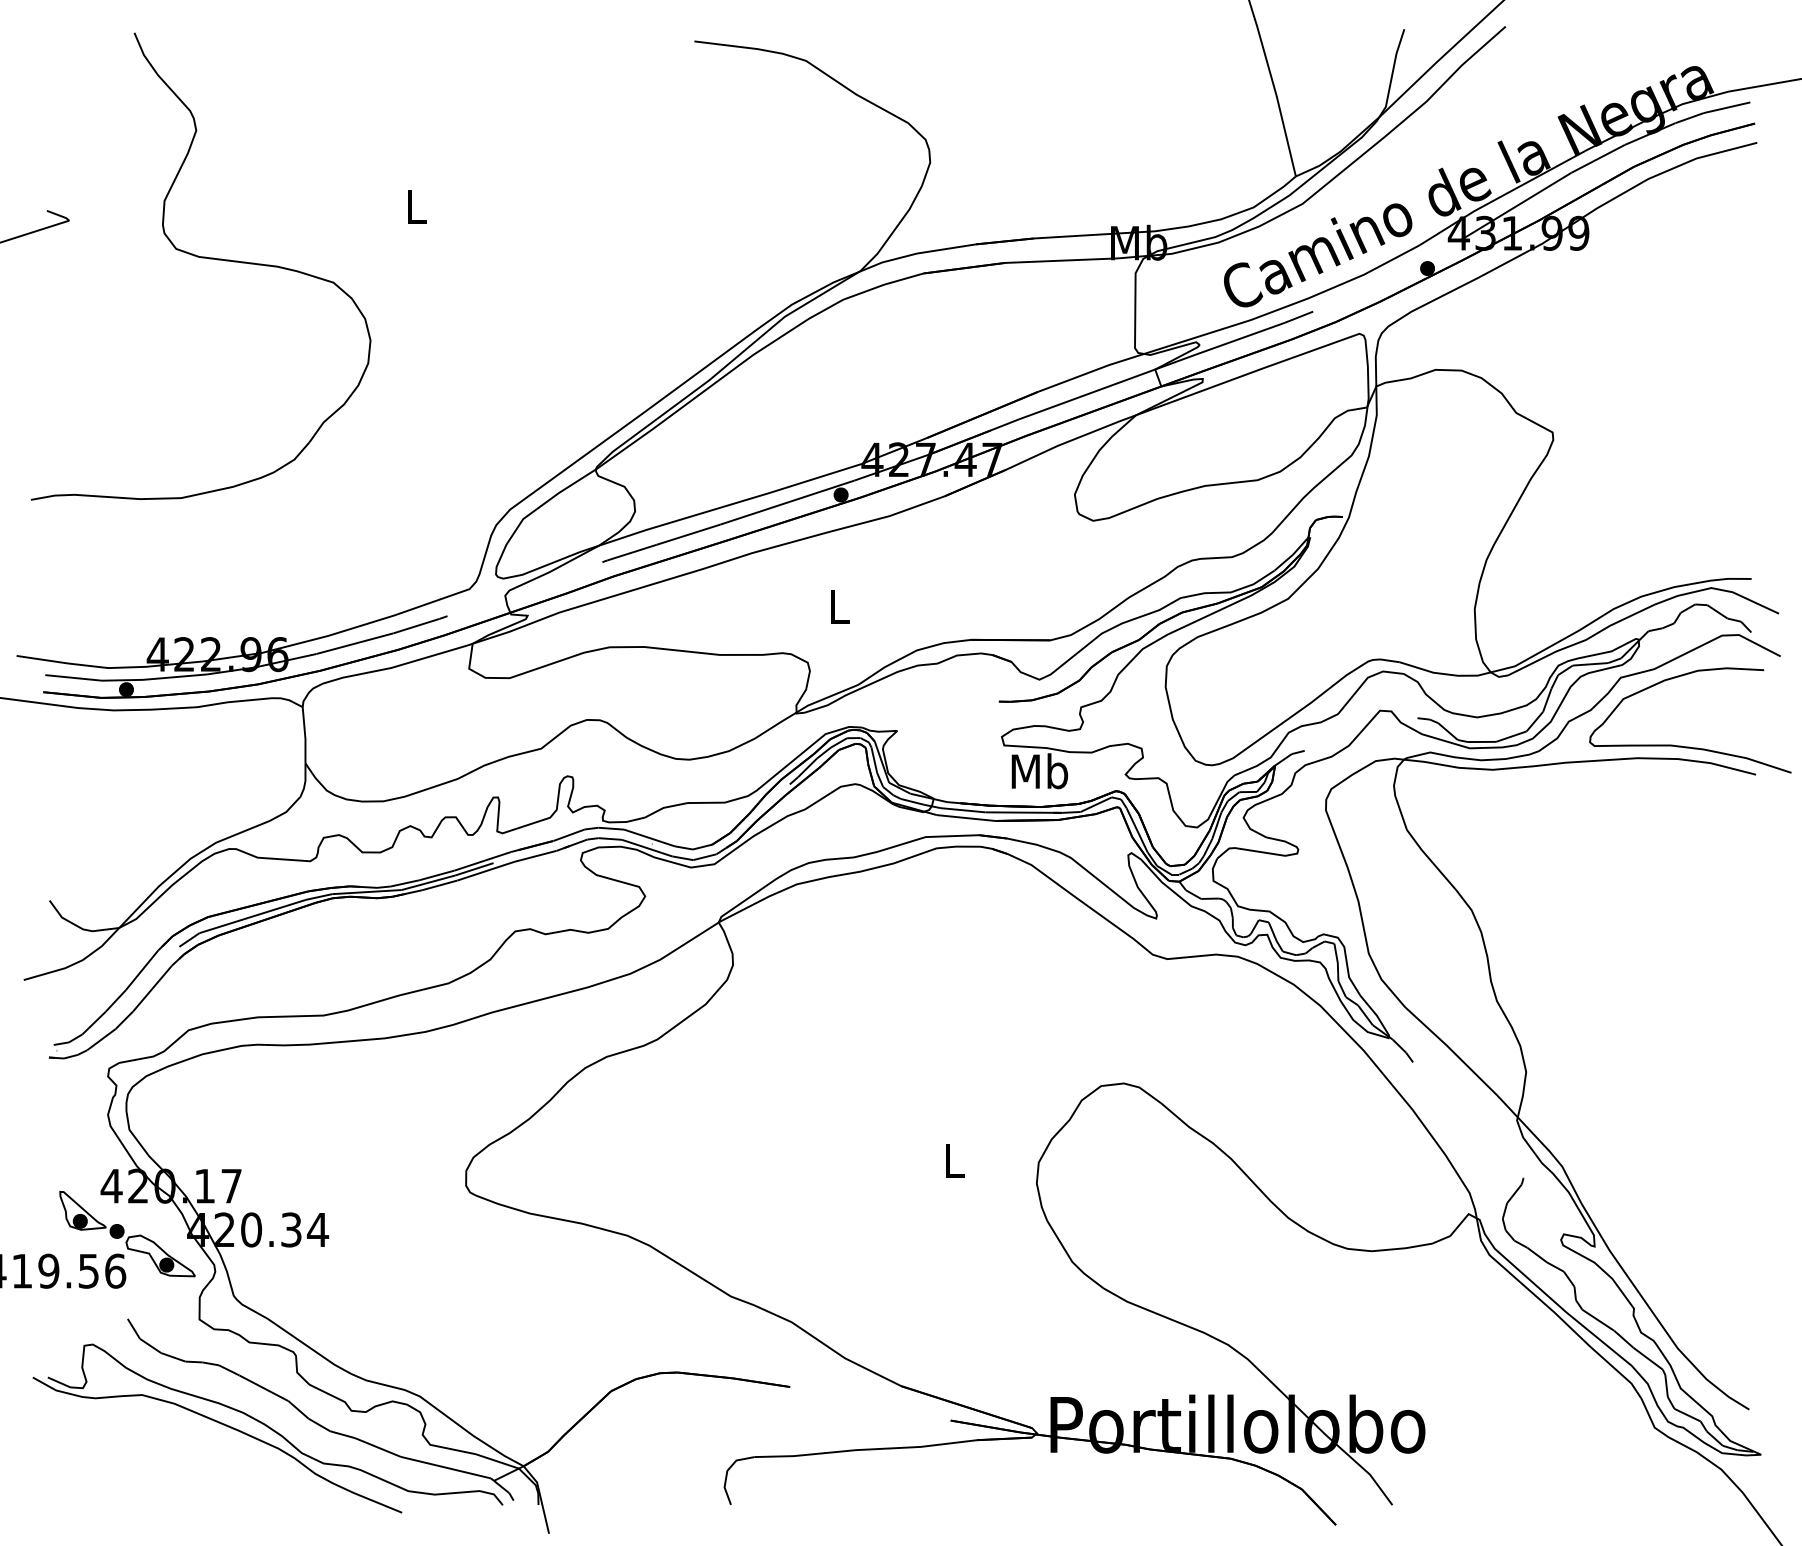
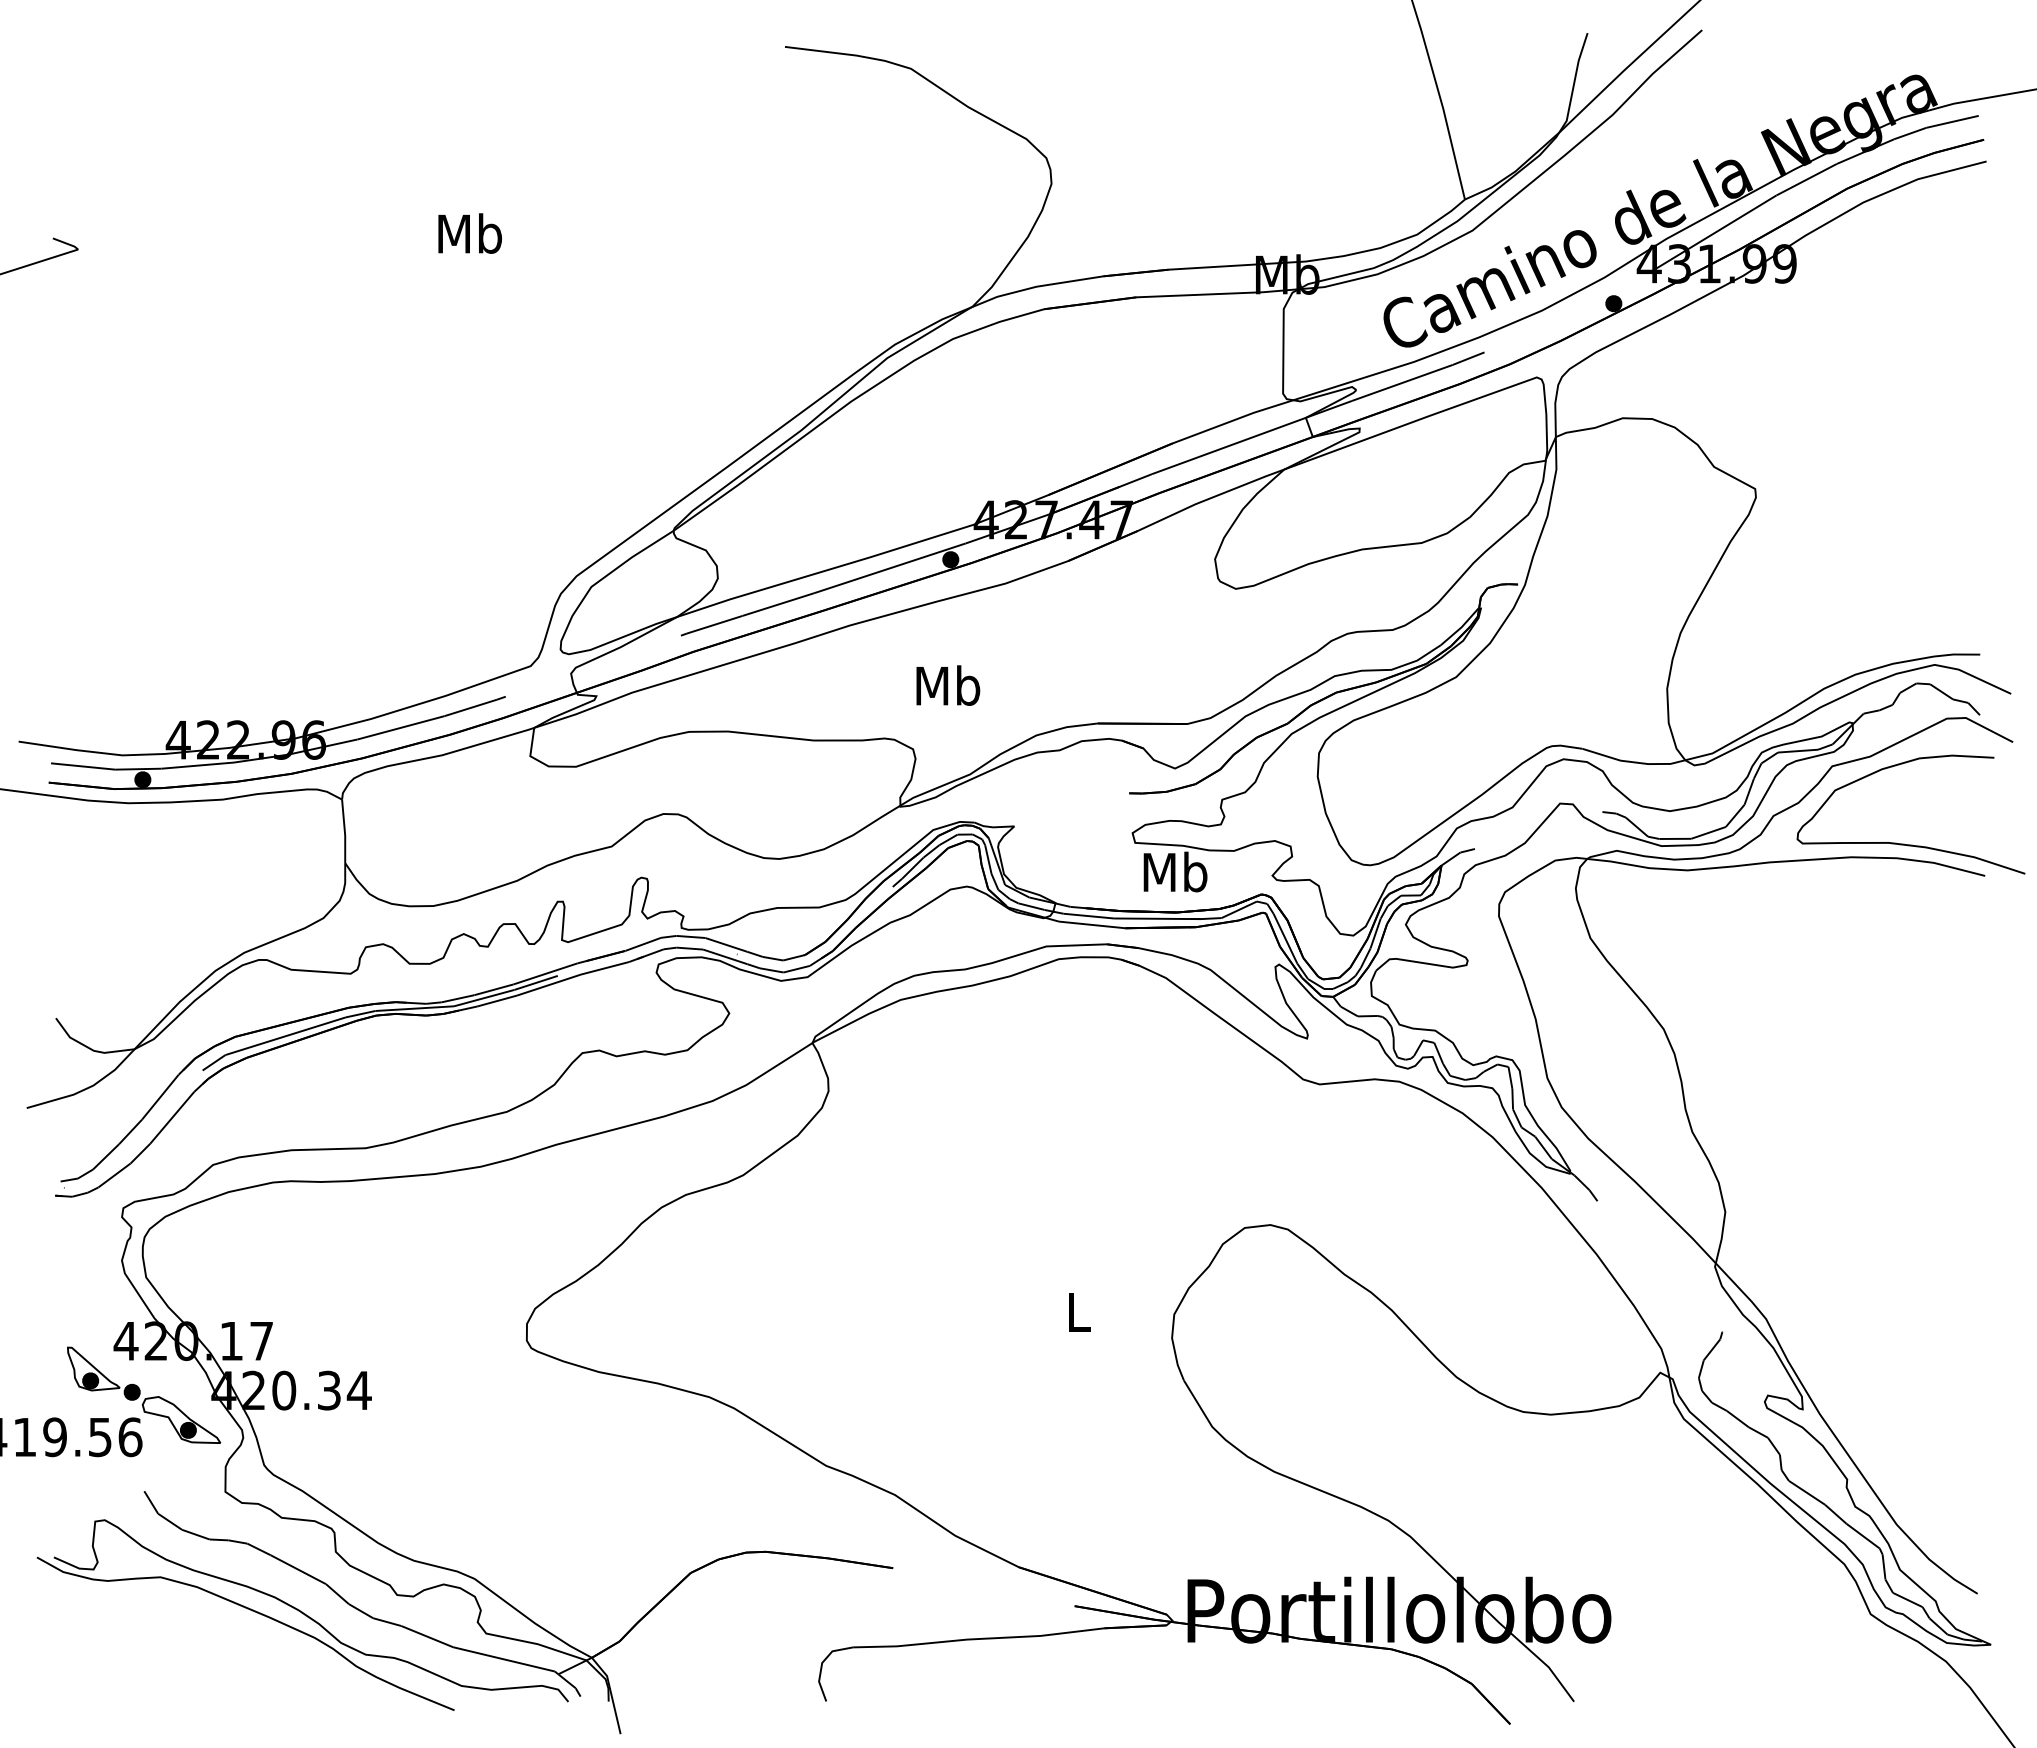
text: (416, 206) -> (470, 233), L -> Mb
part: (204, 258) -> (230, 292), removed
text: (839, 606) -> (948, 685), L -> Mb

